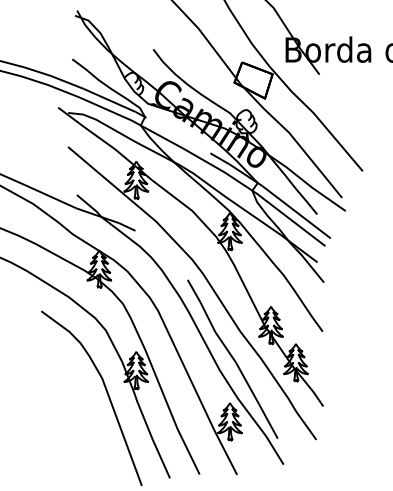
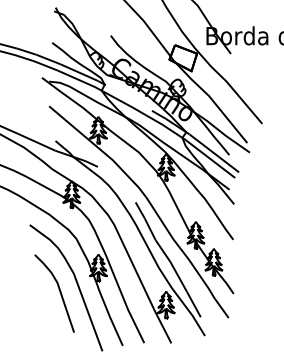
curve: (82, 404) -> (59, 292), added

